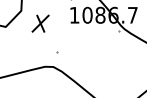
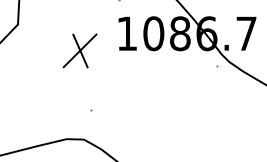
part: (40, 23) -> (79, 50), moved

